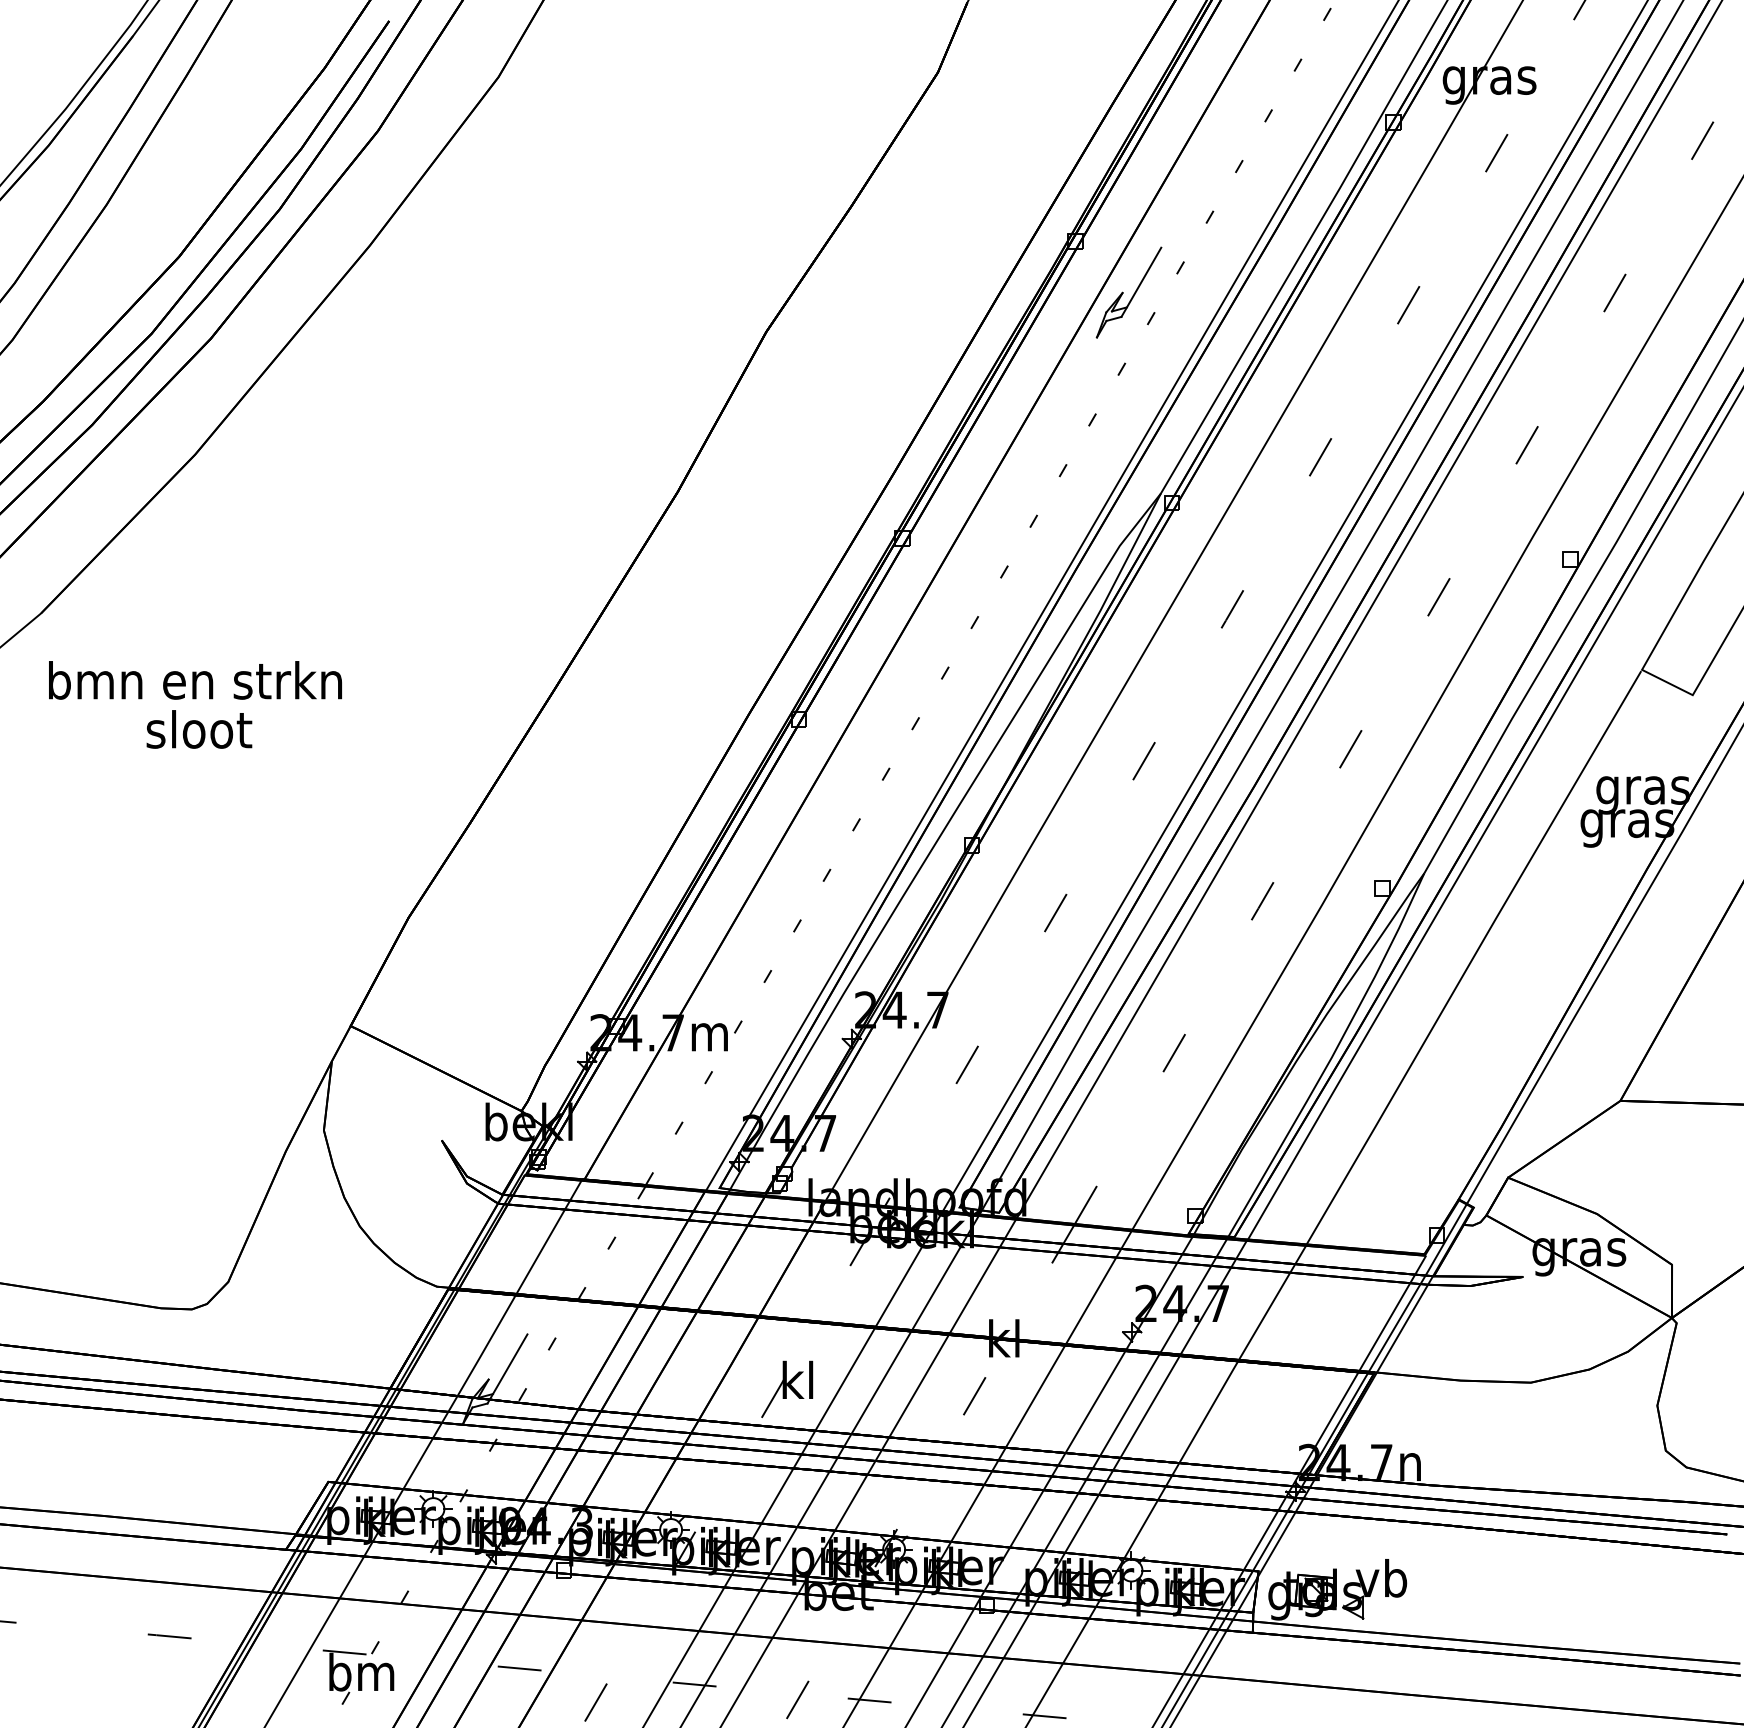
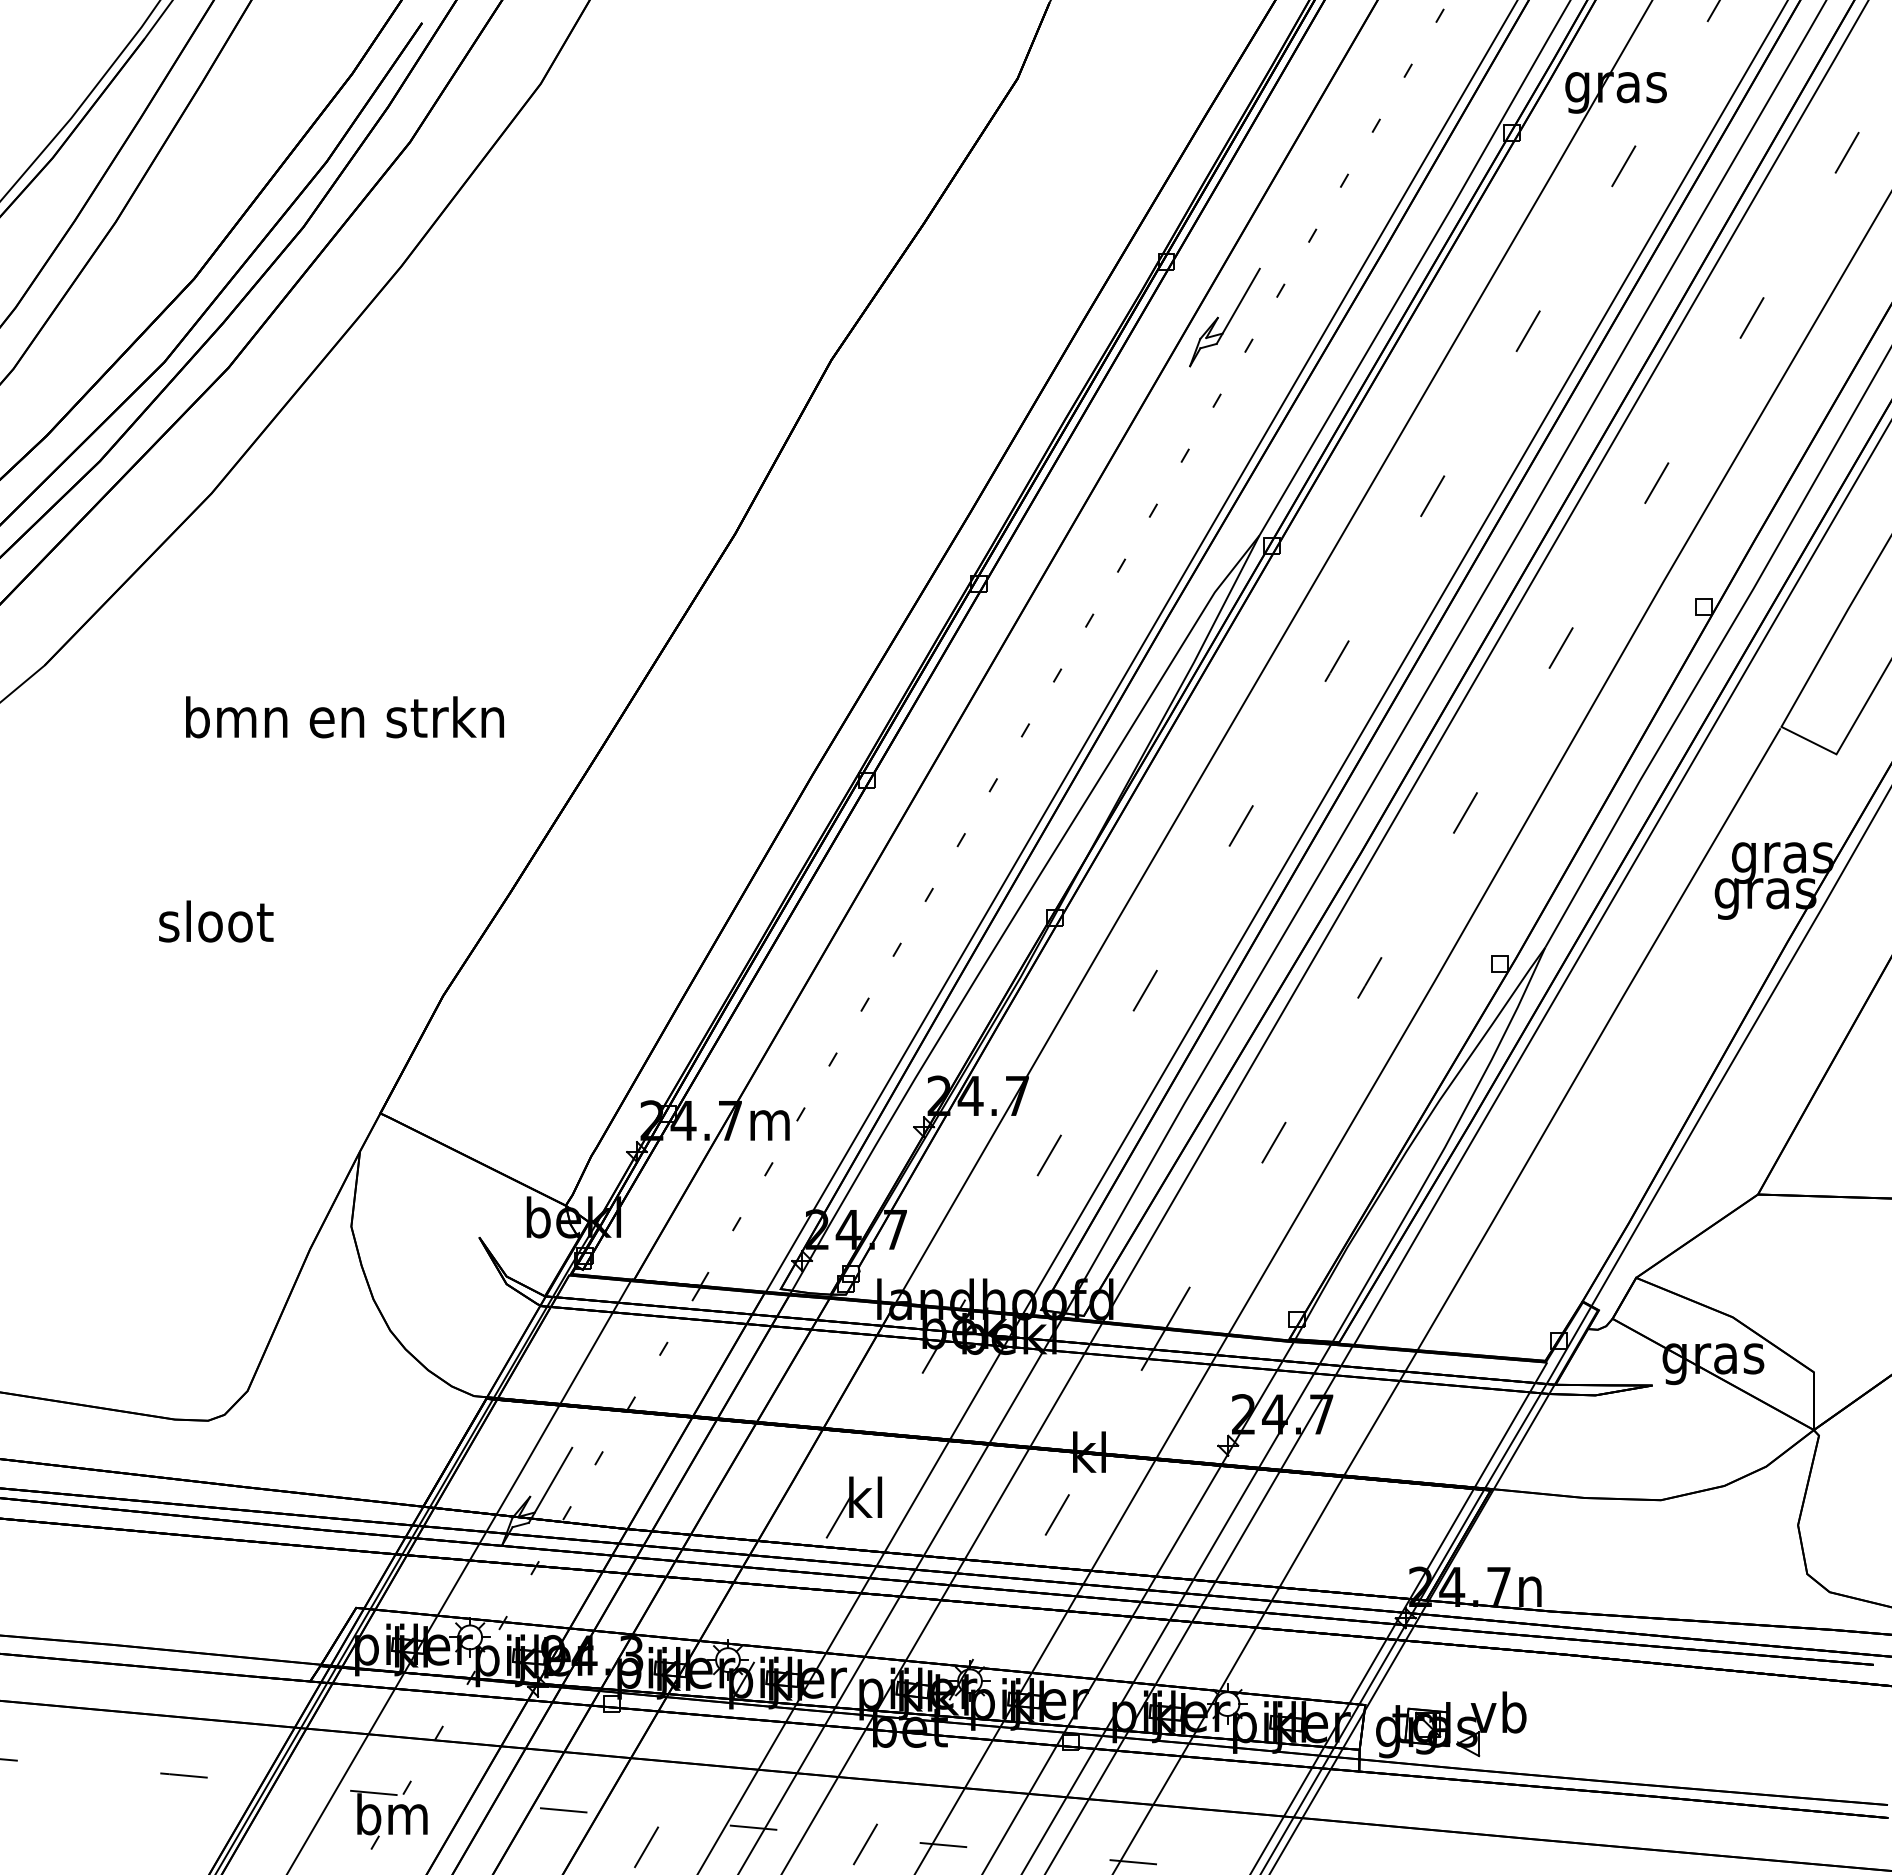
text: (195, 680) -> (344, 717), moved
text: (199, 729) -> (216, 921), moved

